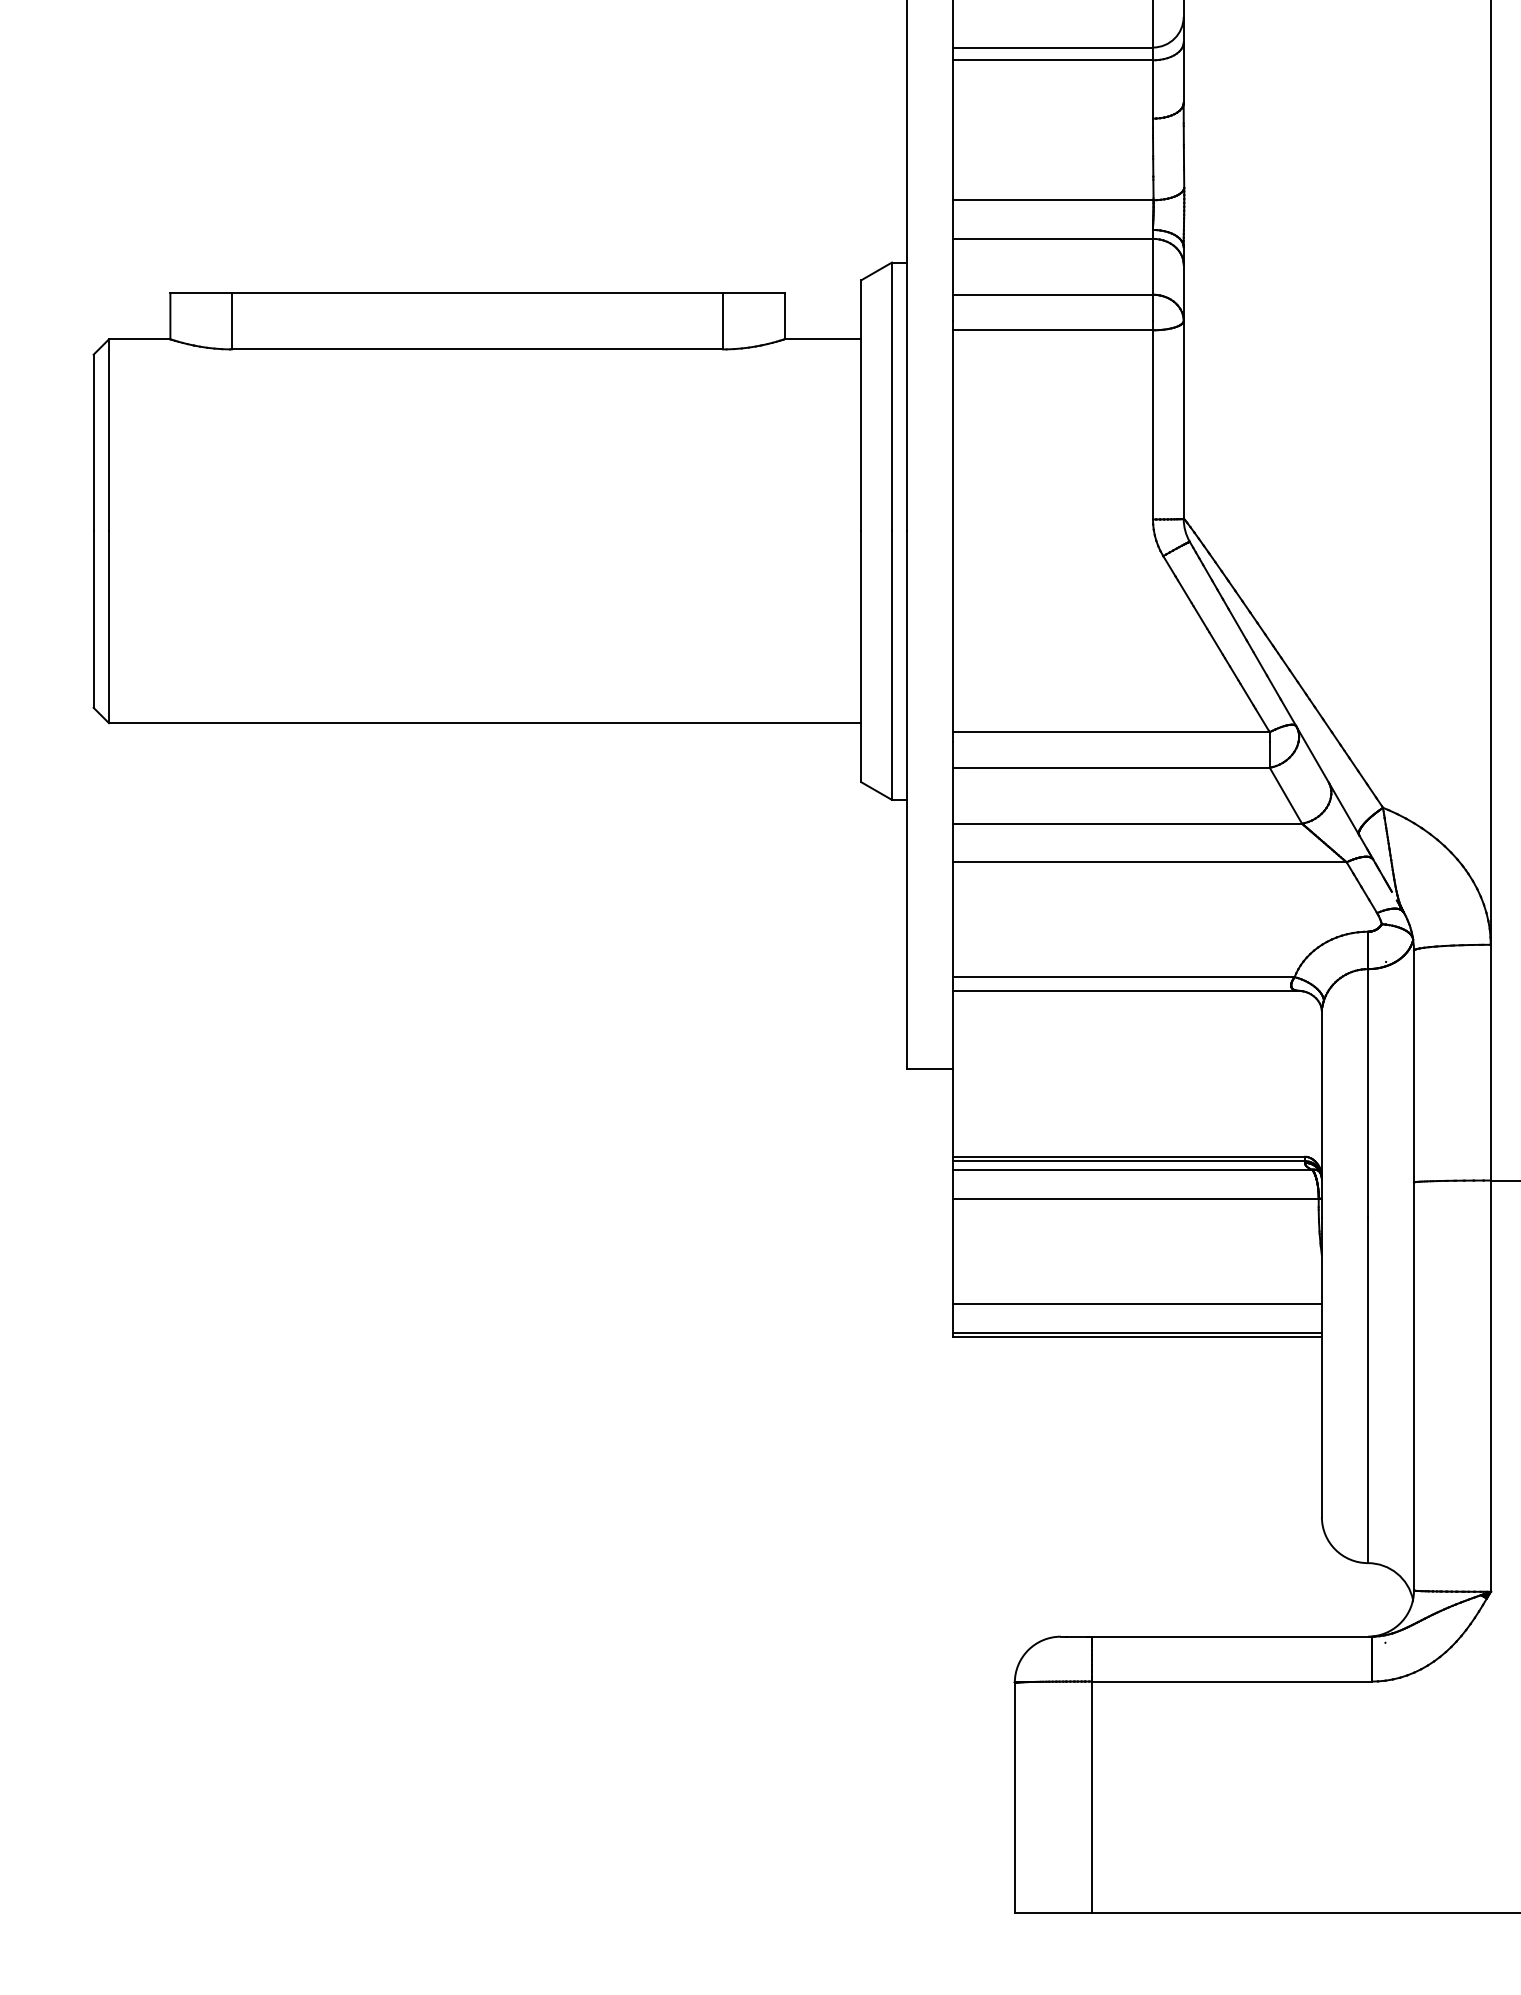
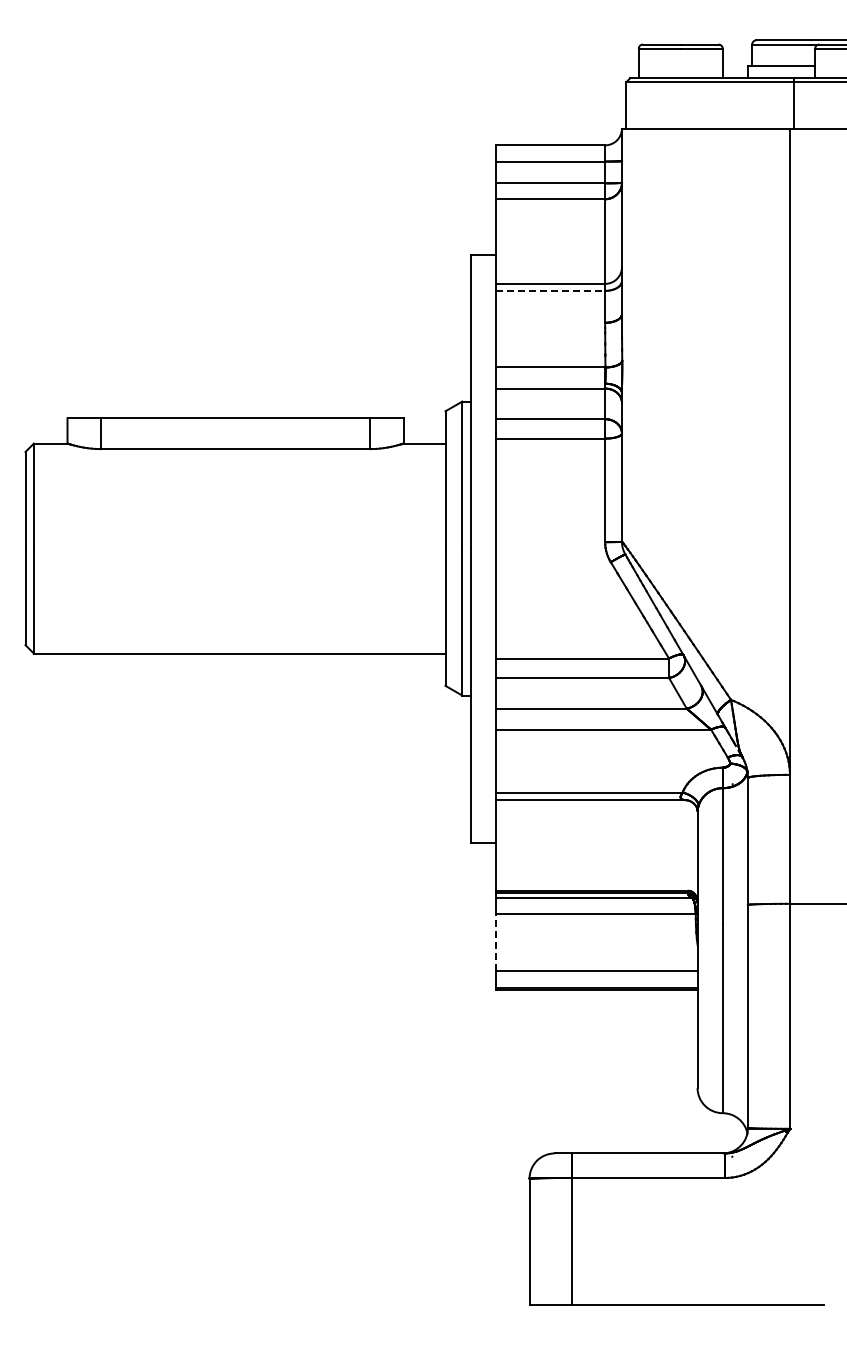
line: (1053, 59) -> (550, 290), solid -> dashed
line: (952, 1251) -> (495, 942), solid -> dashed

